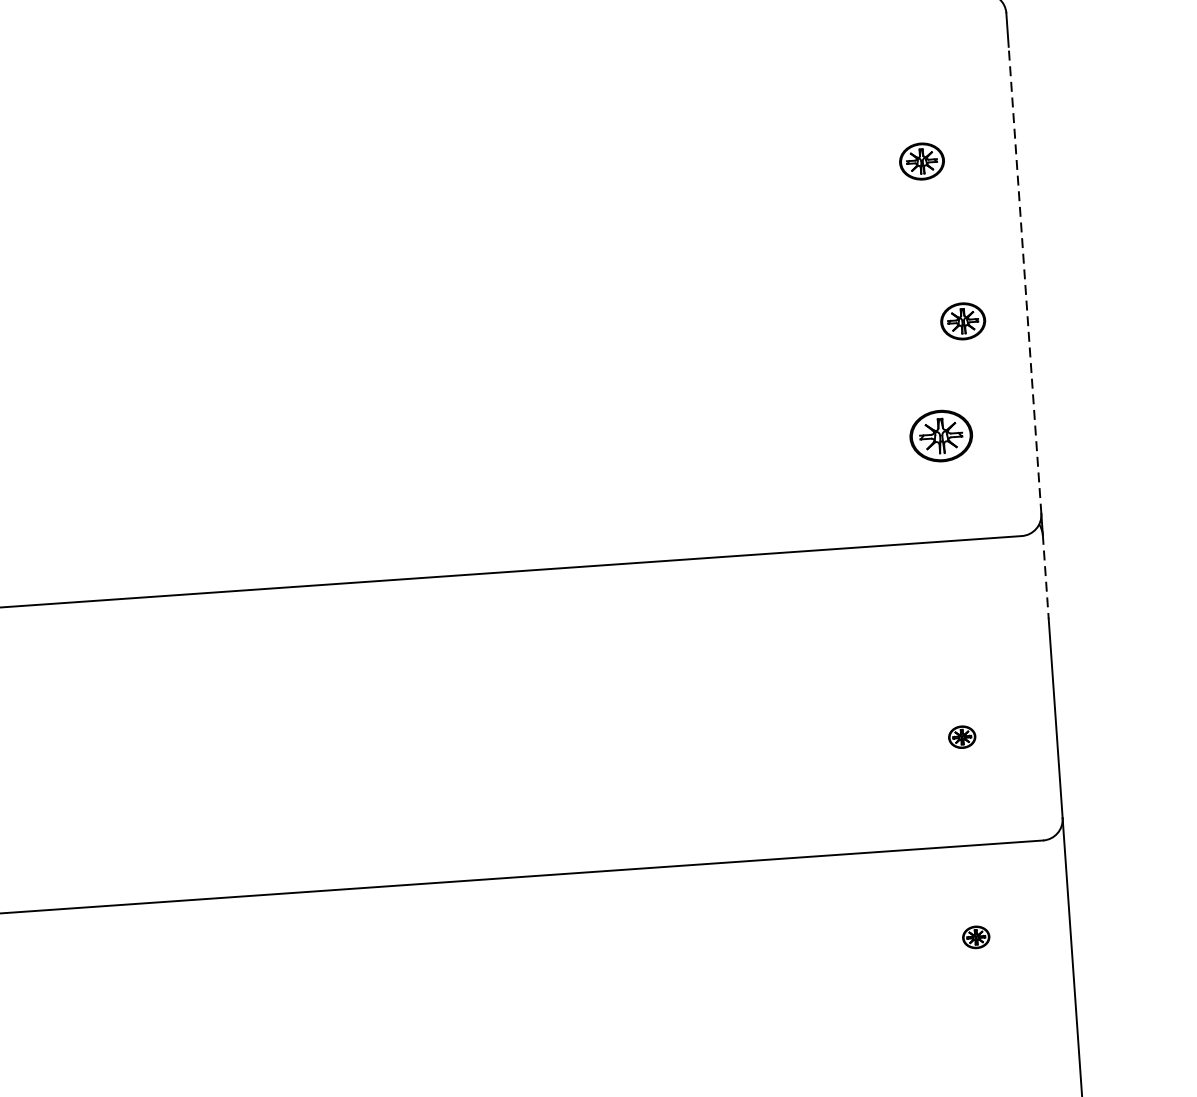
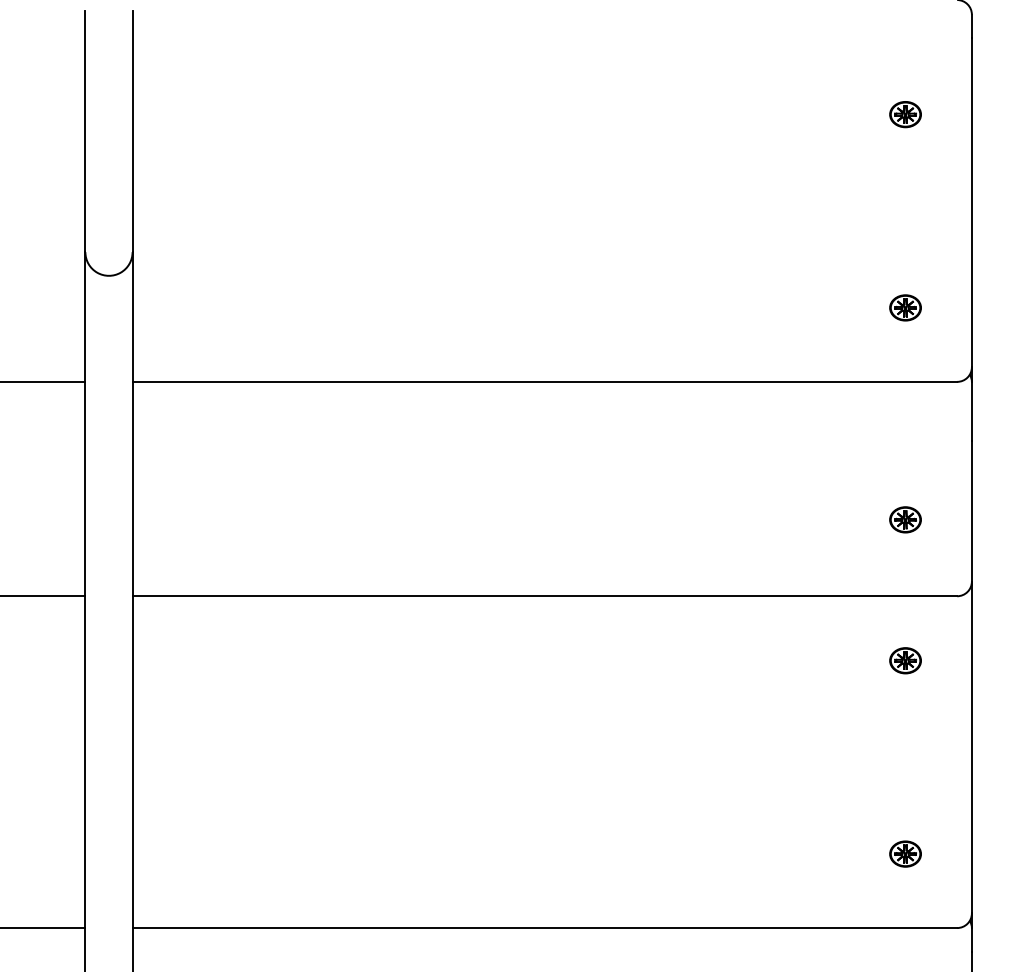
line: (1024, 279) -> (971, 202), dashed -> solid
part: (963, 321) -> (926, 228), removed
part: (941, 435) -> (905, 307), size x0.71
line: (1045, 576) -> (971, 411), dashed -> solid
part: (962, 736) -> (905, 519), size x1.67
part: (976, 936) -> (905, 660), size x1.67

